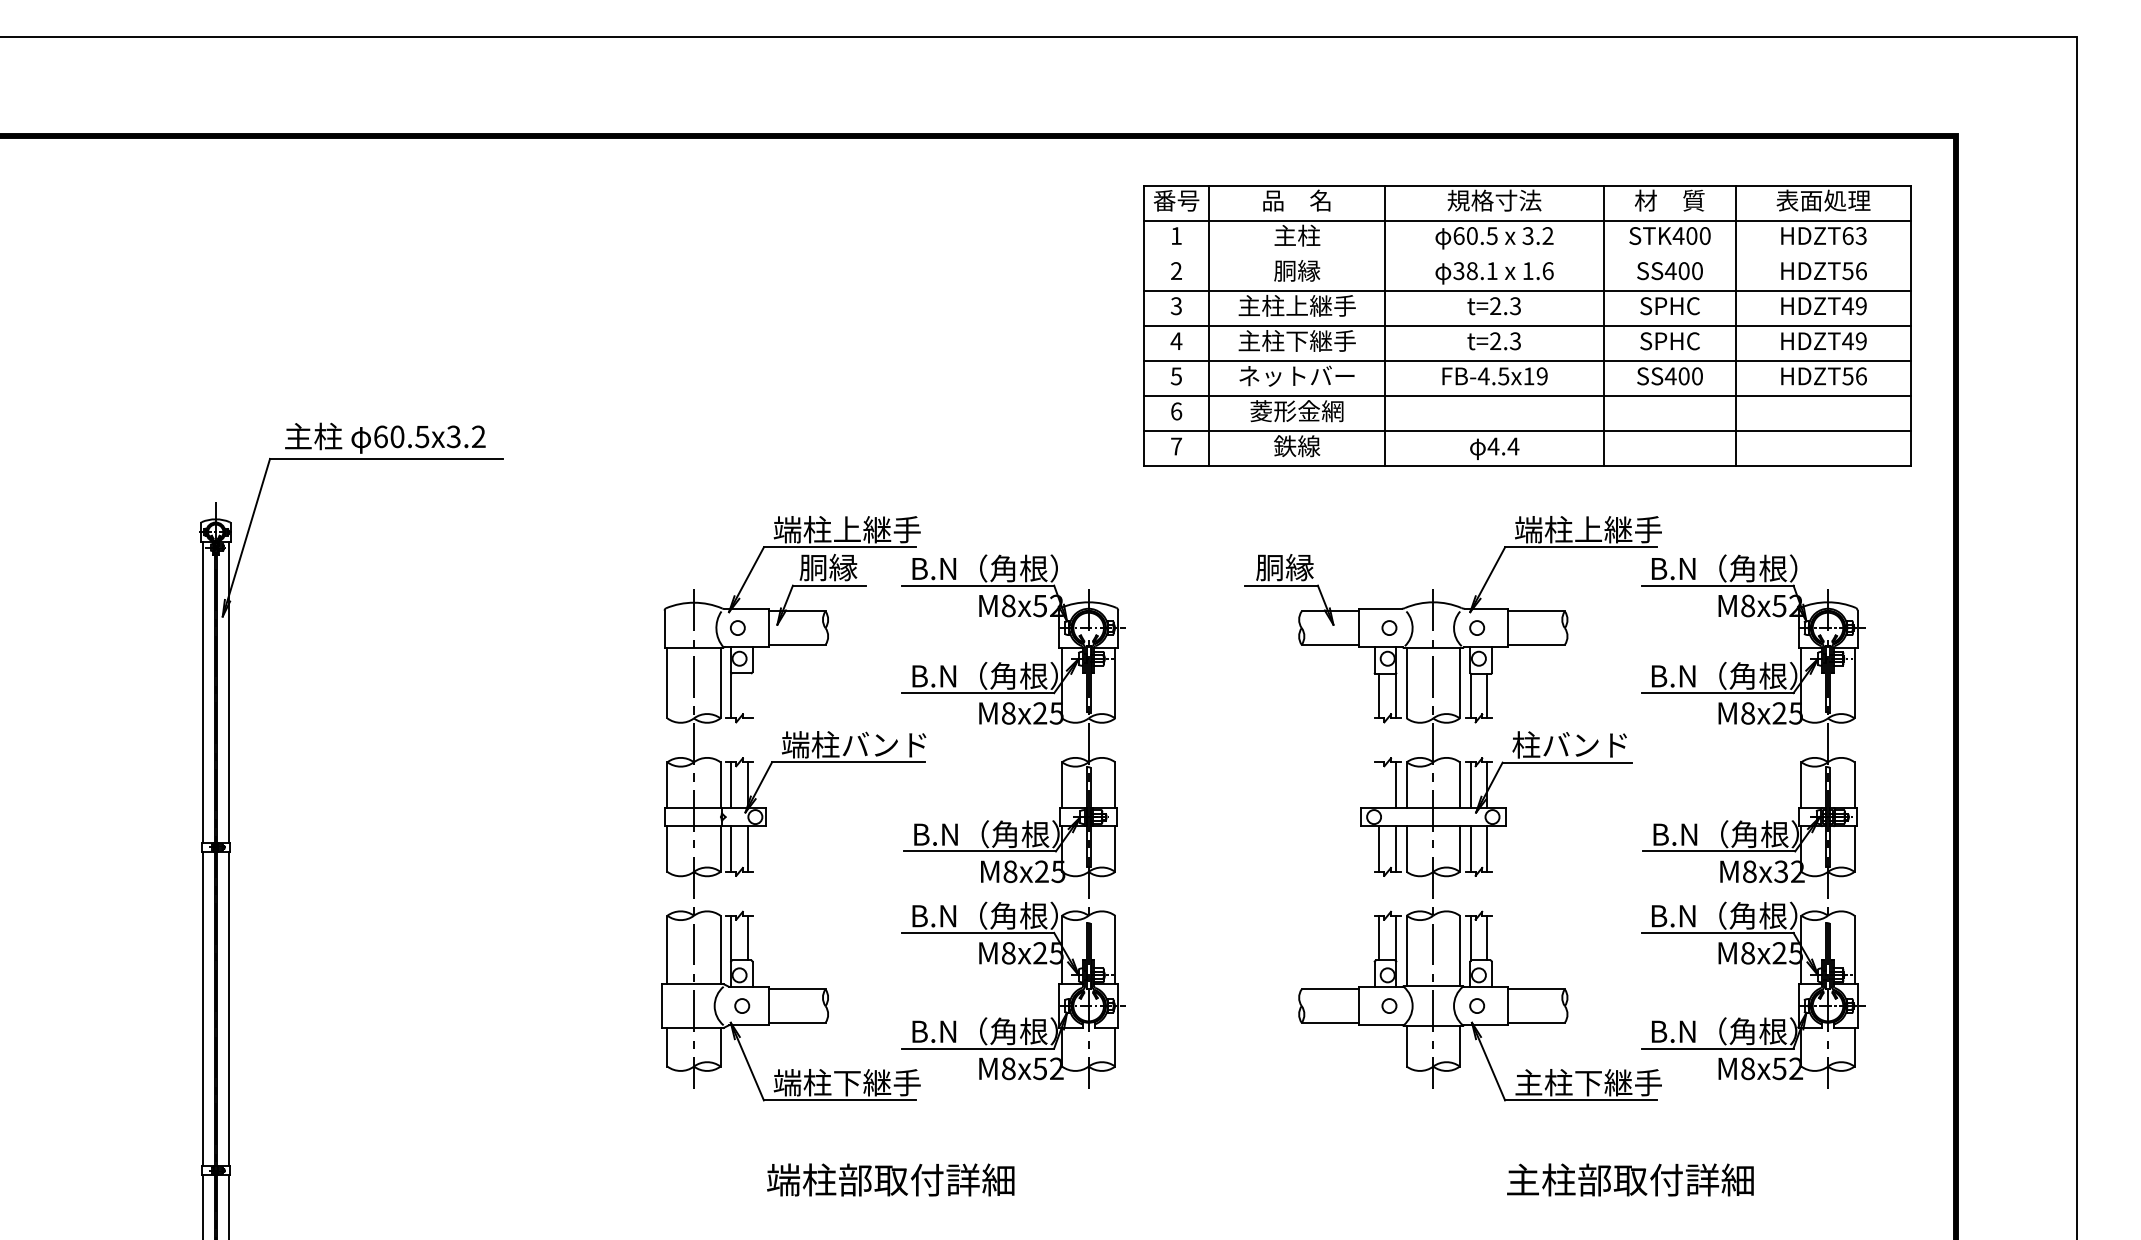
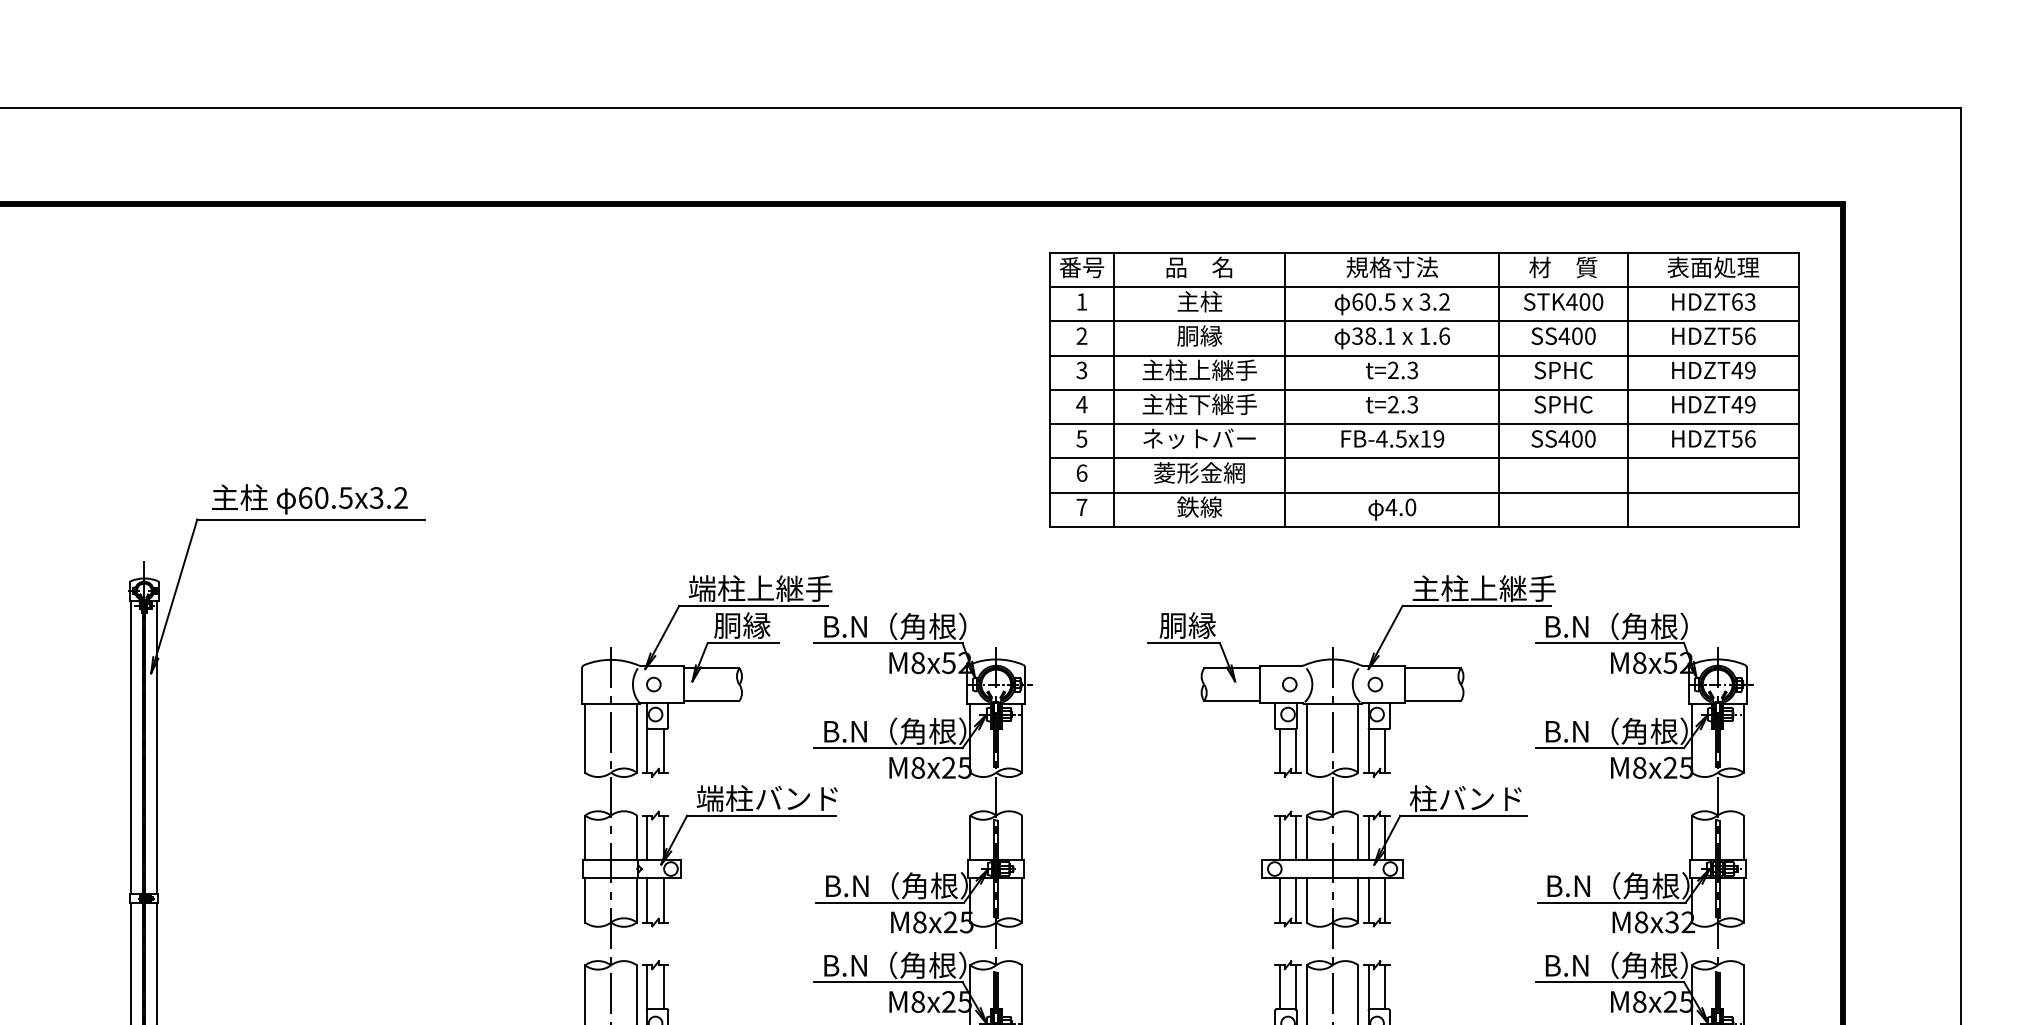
line: (1527, 255) -> (1424, 320), added
text: (1513, 446) -> (1410, 507), 4.4 -> 4.0
text: (1528, 529) -> (1425, 588), 端柱上継手 -> 主柱上継手
line: (747, 695) -> (663, 750), added
line: (1379, 784) -> (1280, 837), added

